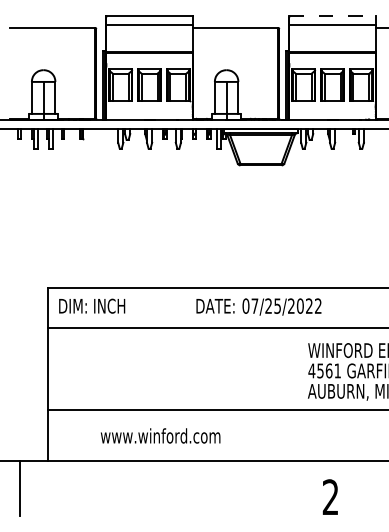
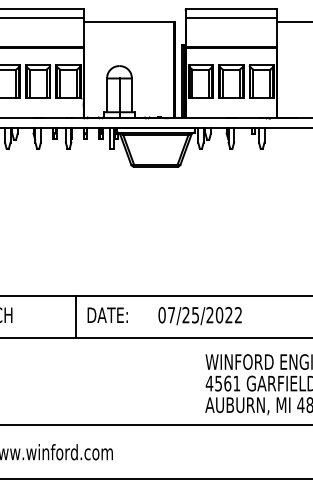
line: (333, 15) -> (232, 8), dashed -> solid
text: (281, 306) -> (199, 315), moved
line: (185, 307) -> (76, 316), added

